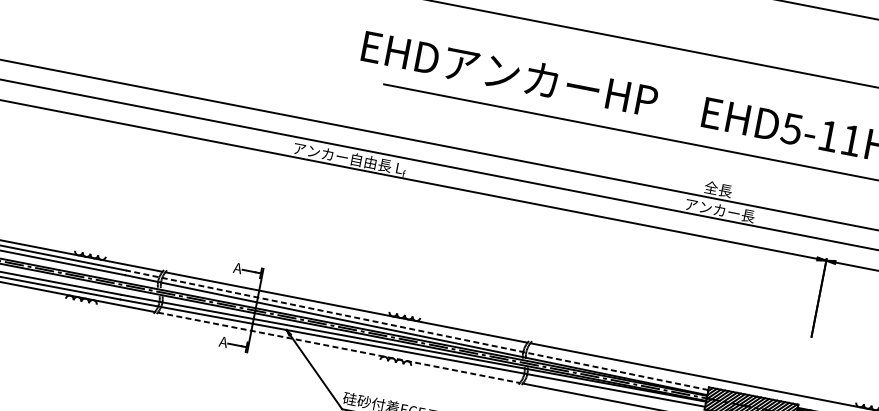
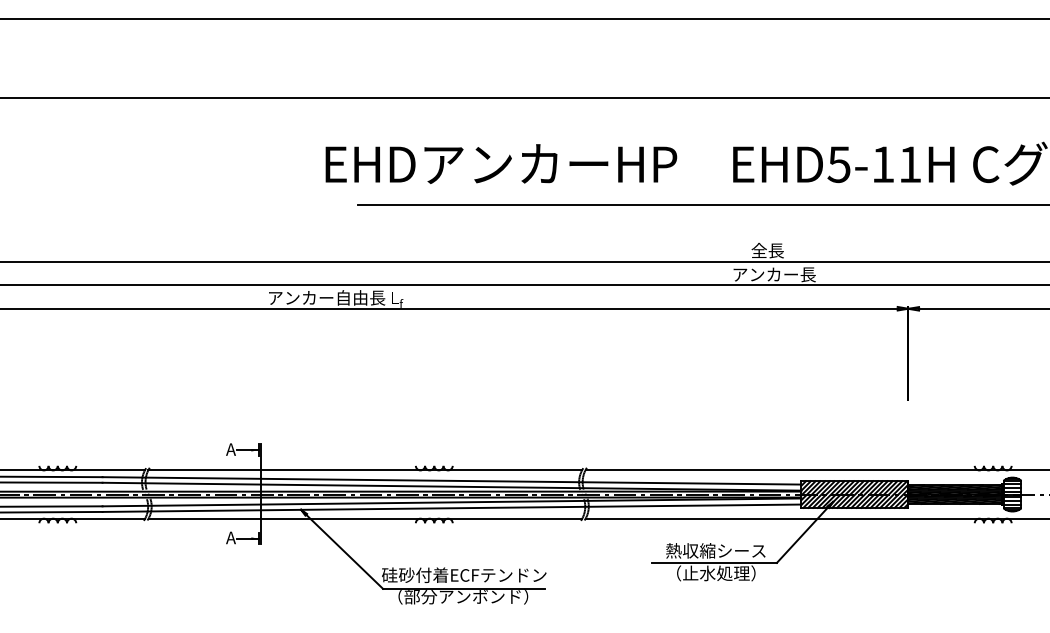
line: (416, 329) -> (451, 480), dashed -> solid
line: (338, 347) -> (365, 518), dashed -> solid

